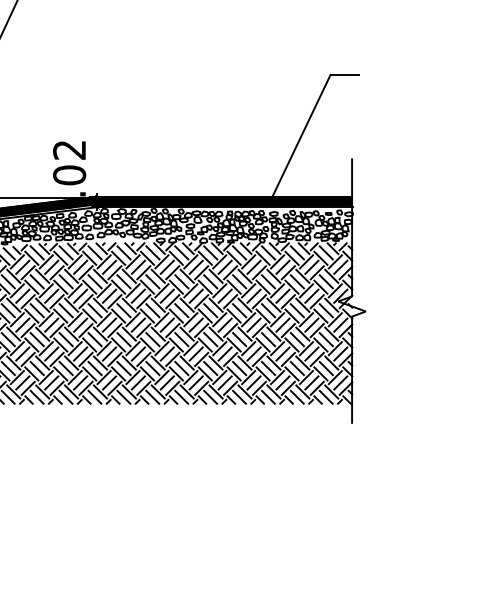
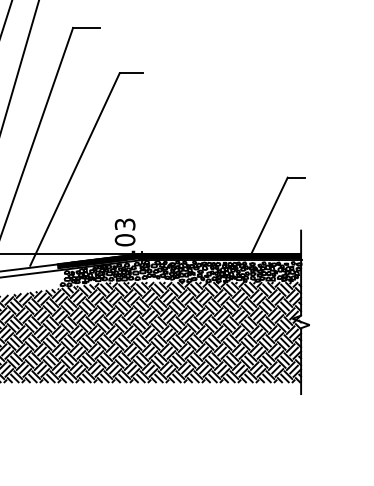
text: (70, 150) -> (125, 224), .02 -> .03

